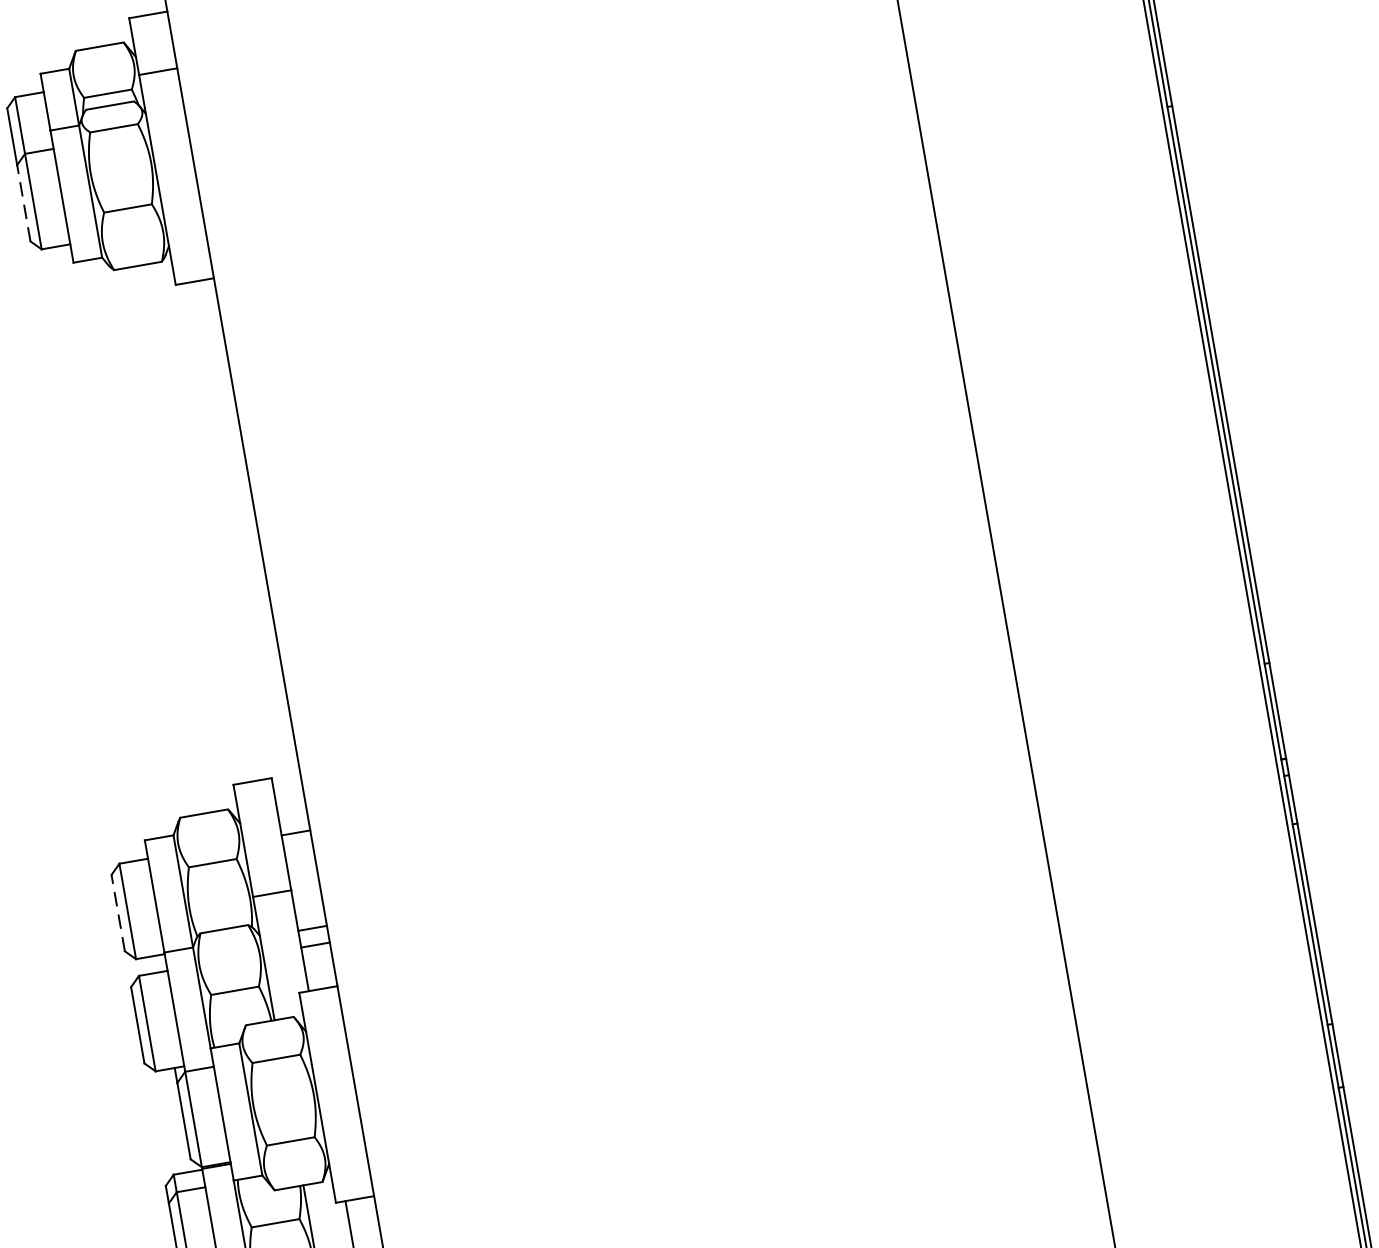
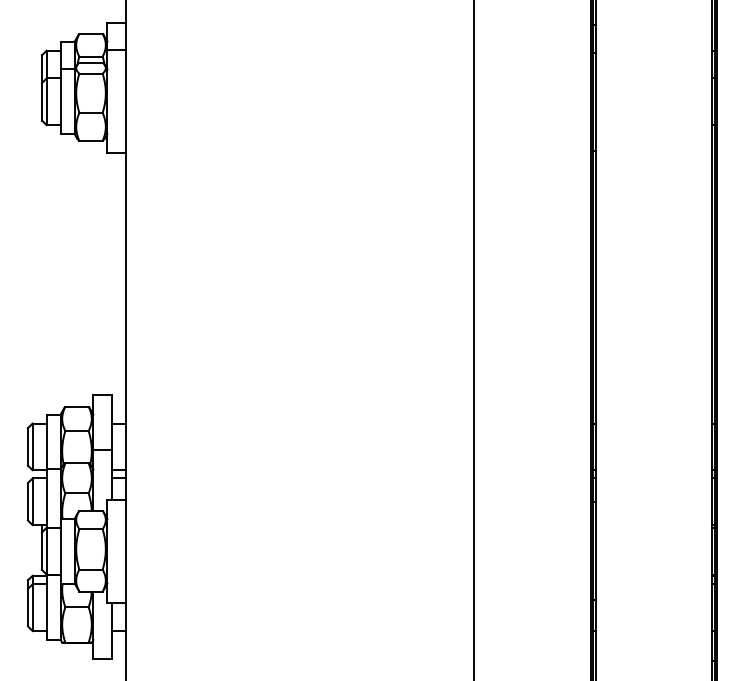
line: (22, 202) -> (41, 101), dashed -> solid
line: (117, 912) -> (27, 446), dashed -> solid

